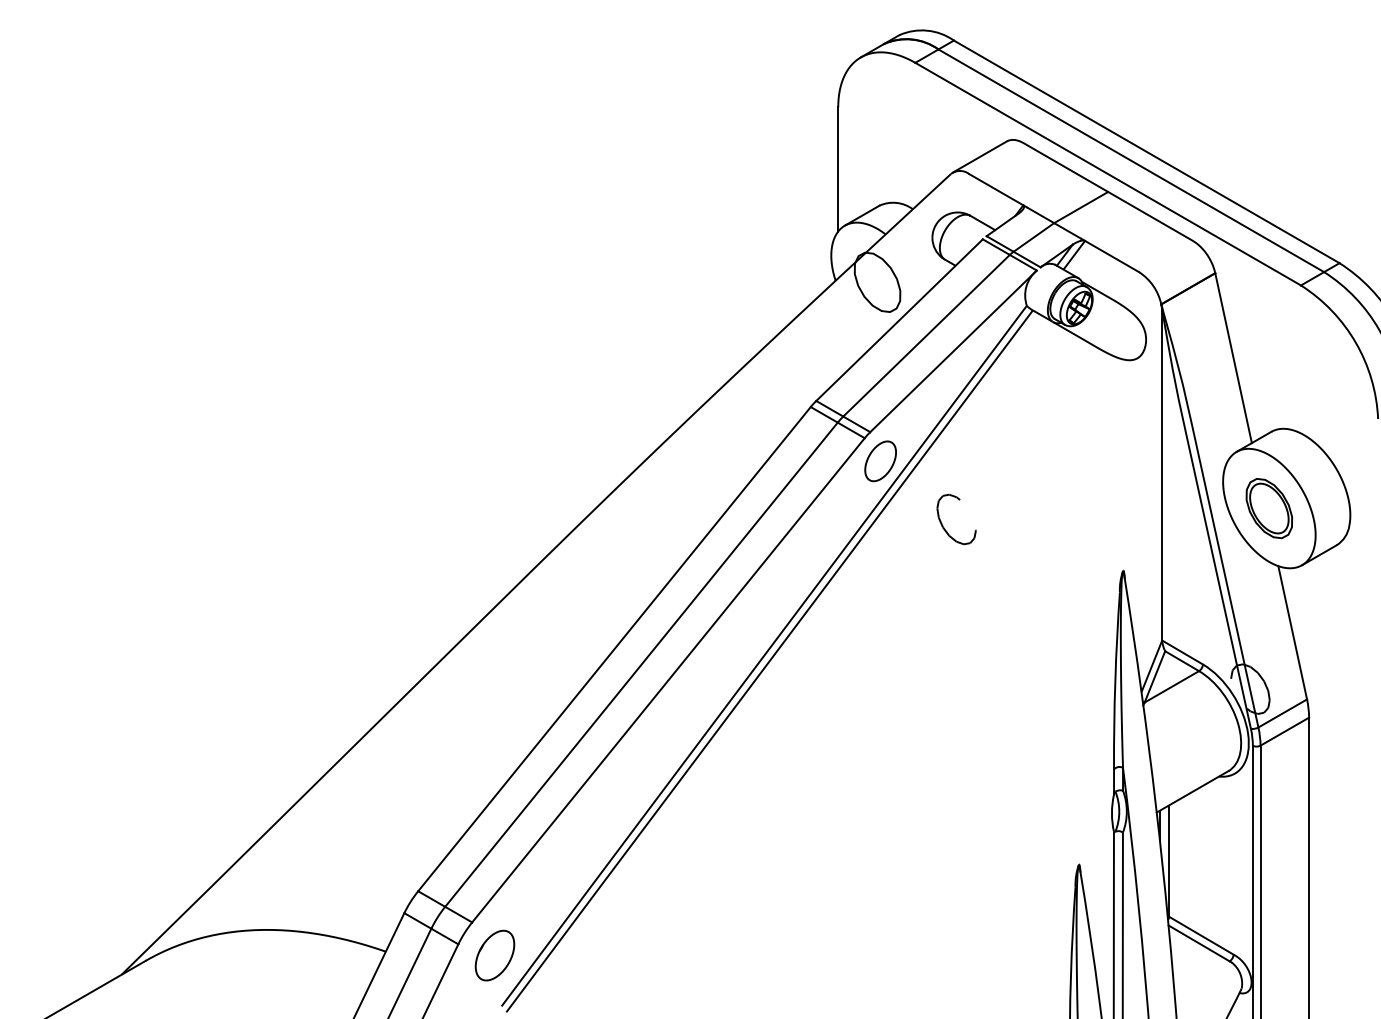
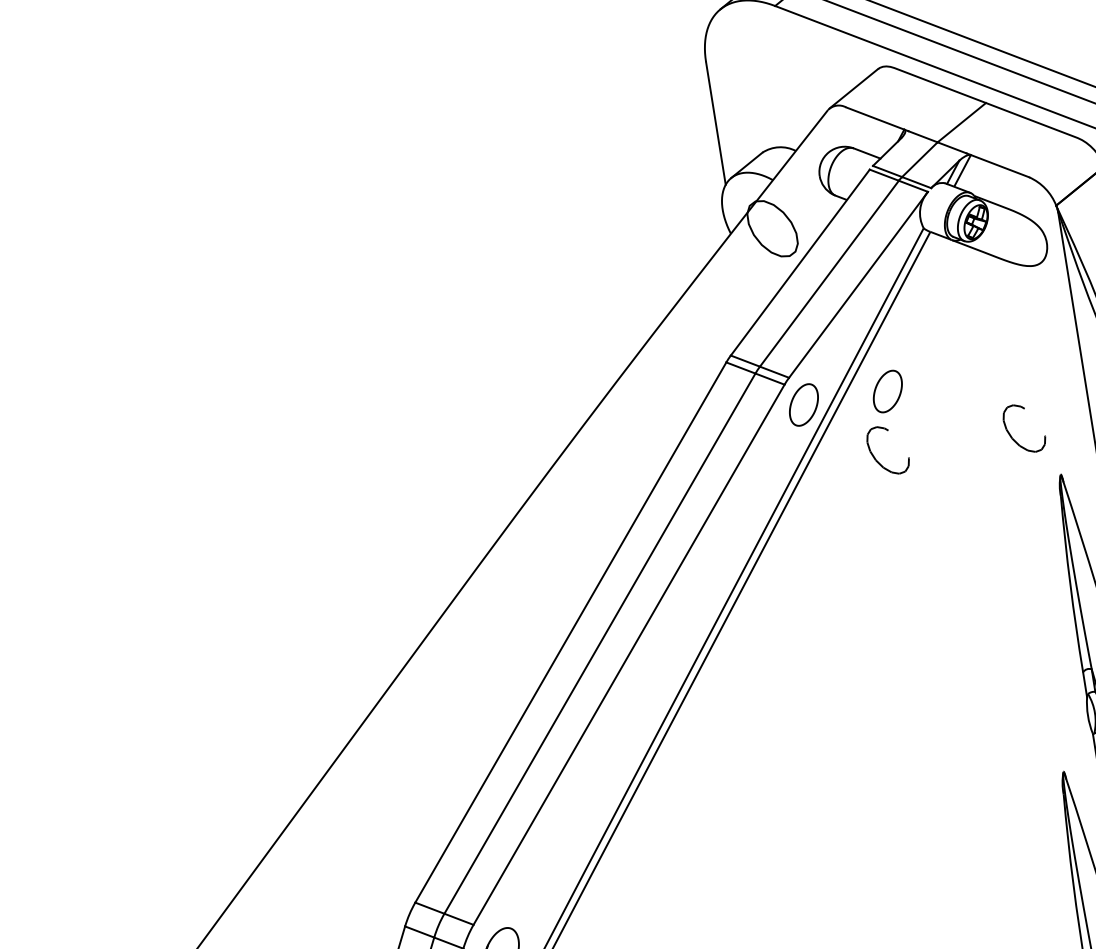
part: (965, 461) -> (887, 391), added
part: (1081, 525) -> (1012, 436), added

